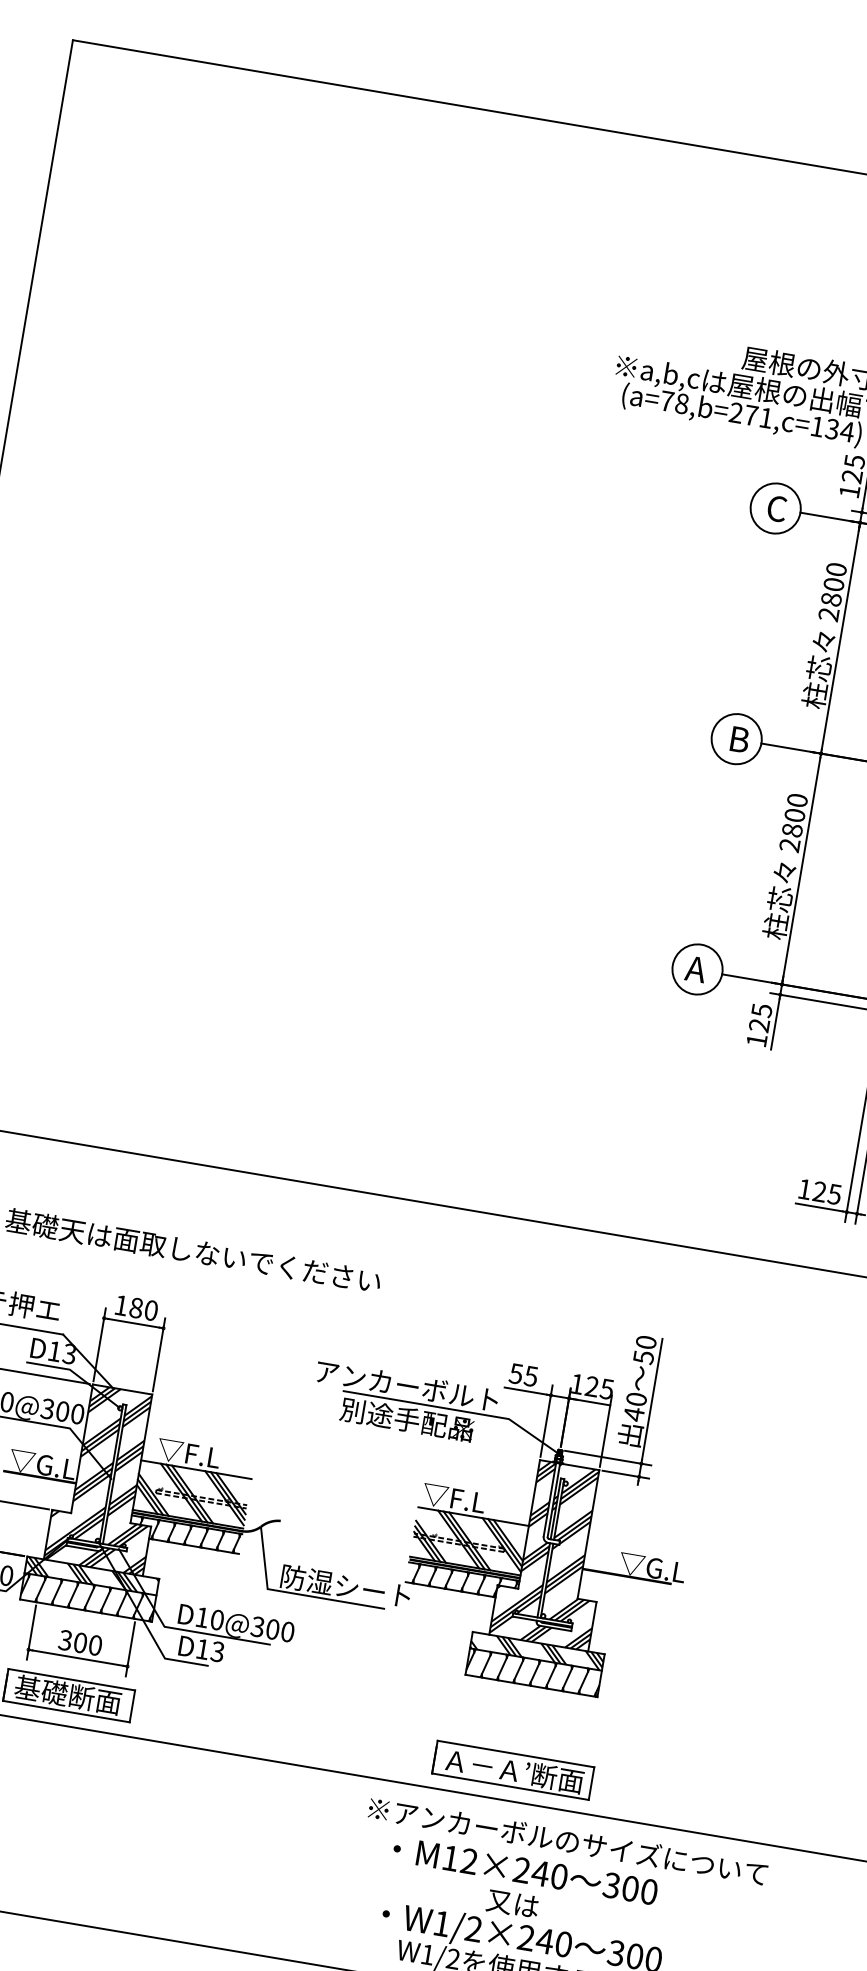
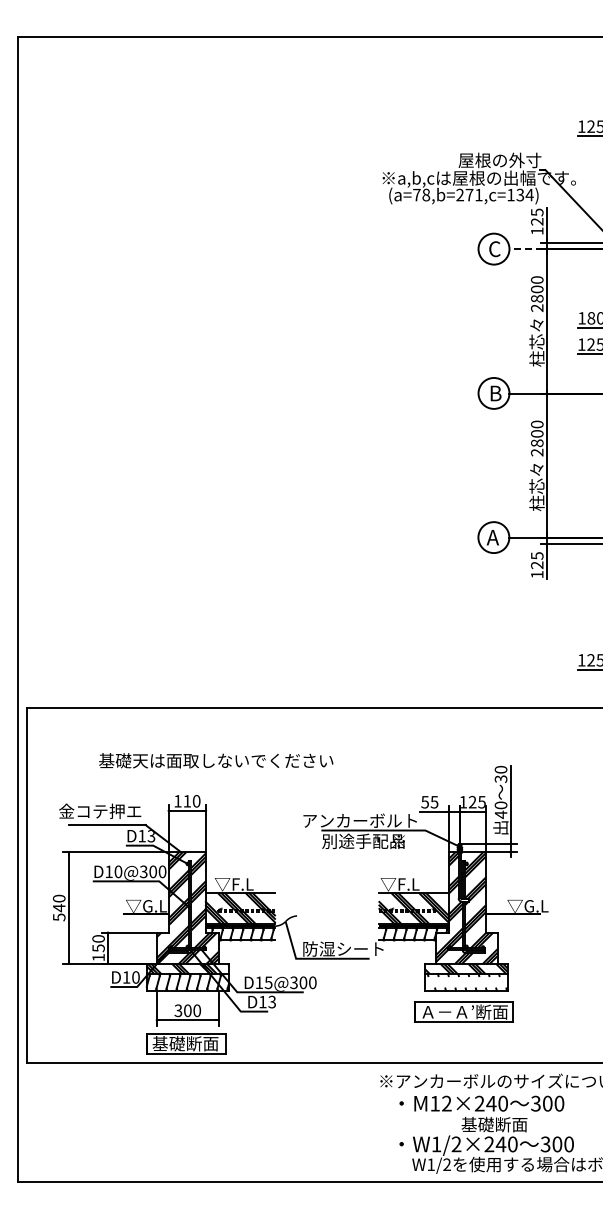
line: (827, 517) -> (526, 249), solid -> dashed
text: (136, 1308) -> (187, 801), 180 -> 110
text: (643, 1356) -> (500, 778), 50 -> 30
text: (217, 1619) -> (268, 982), D10@300 -> D15@300
hatch: (533, 1673) -> (466, 982), removed
part: (512, 1769) -> (463, 1011), moved
text: (539, 1907) -> (494, 1124), 又は -> 基礎断面

